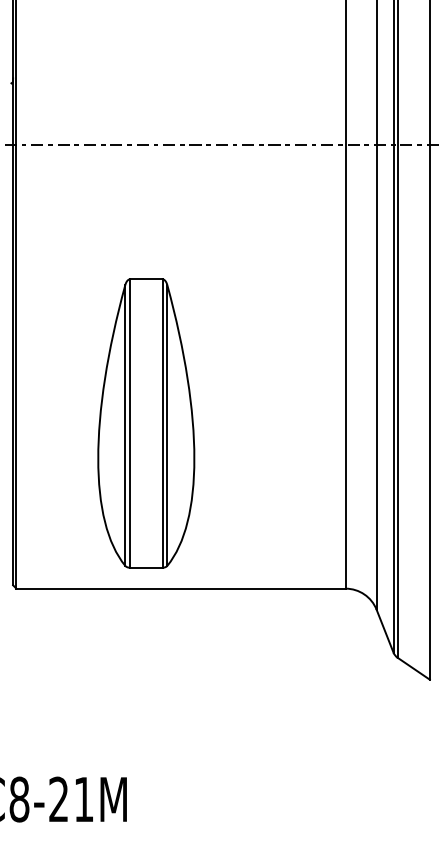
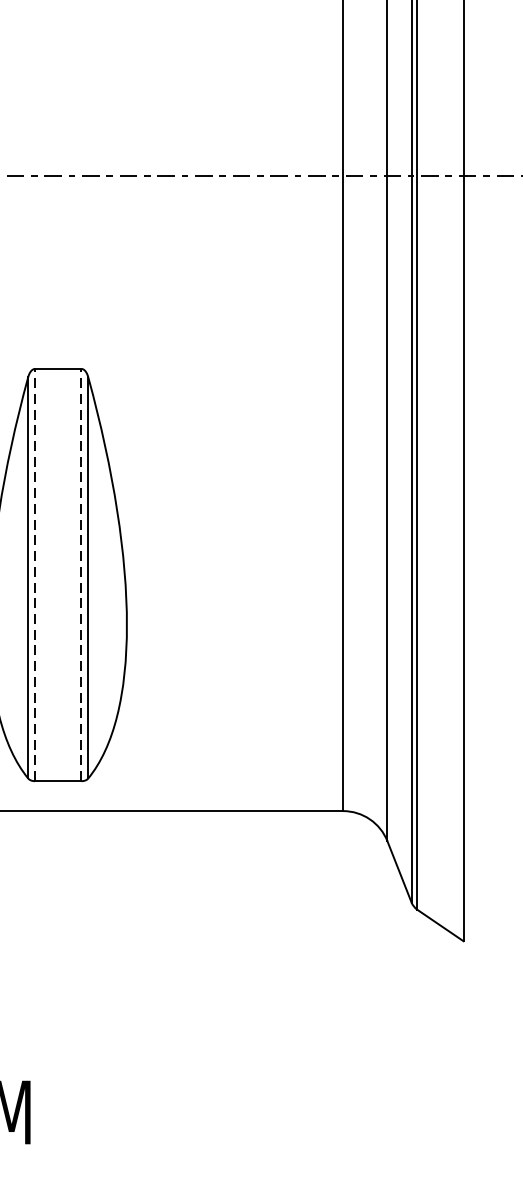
line: (130, 423) -> (35, 575), solid -> dashed
line: (162, 423) -> (81, 575), solid -> dashed

